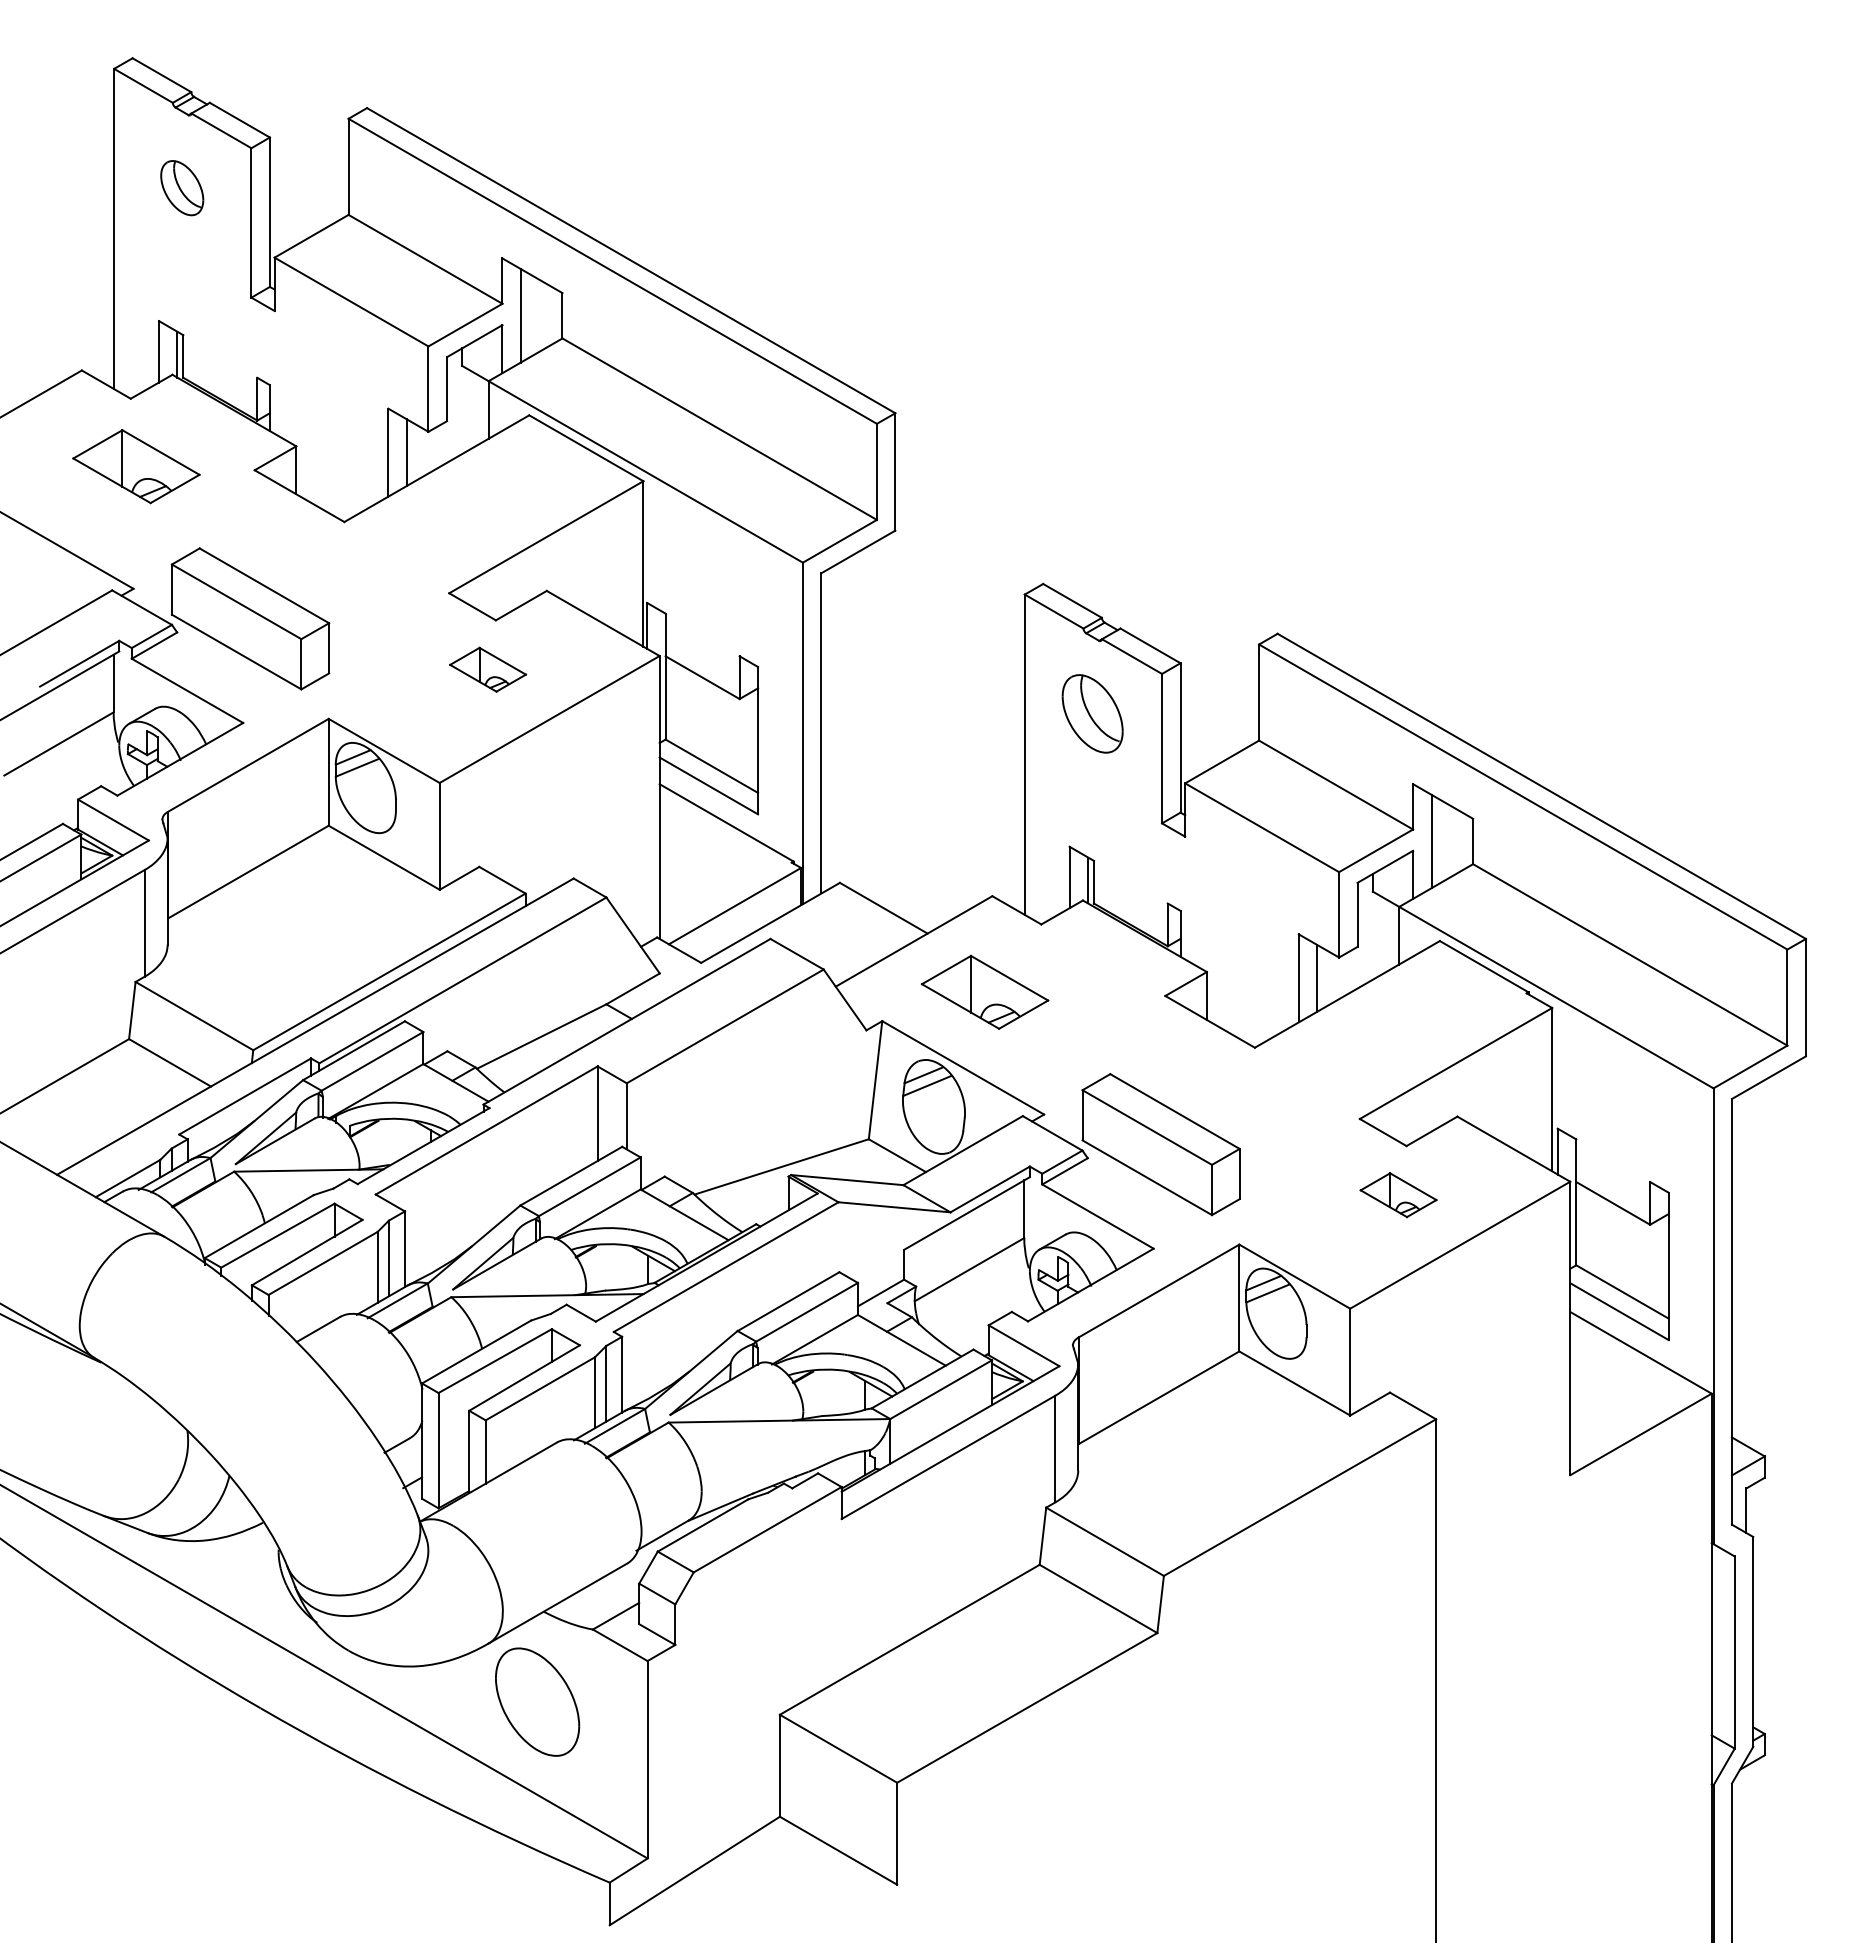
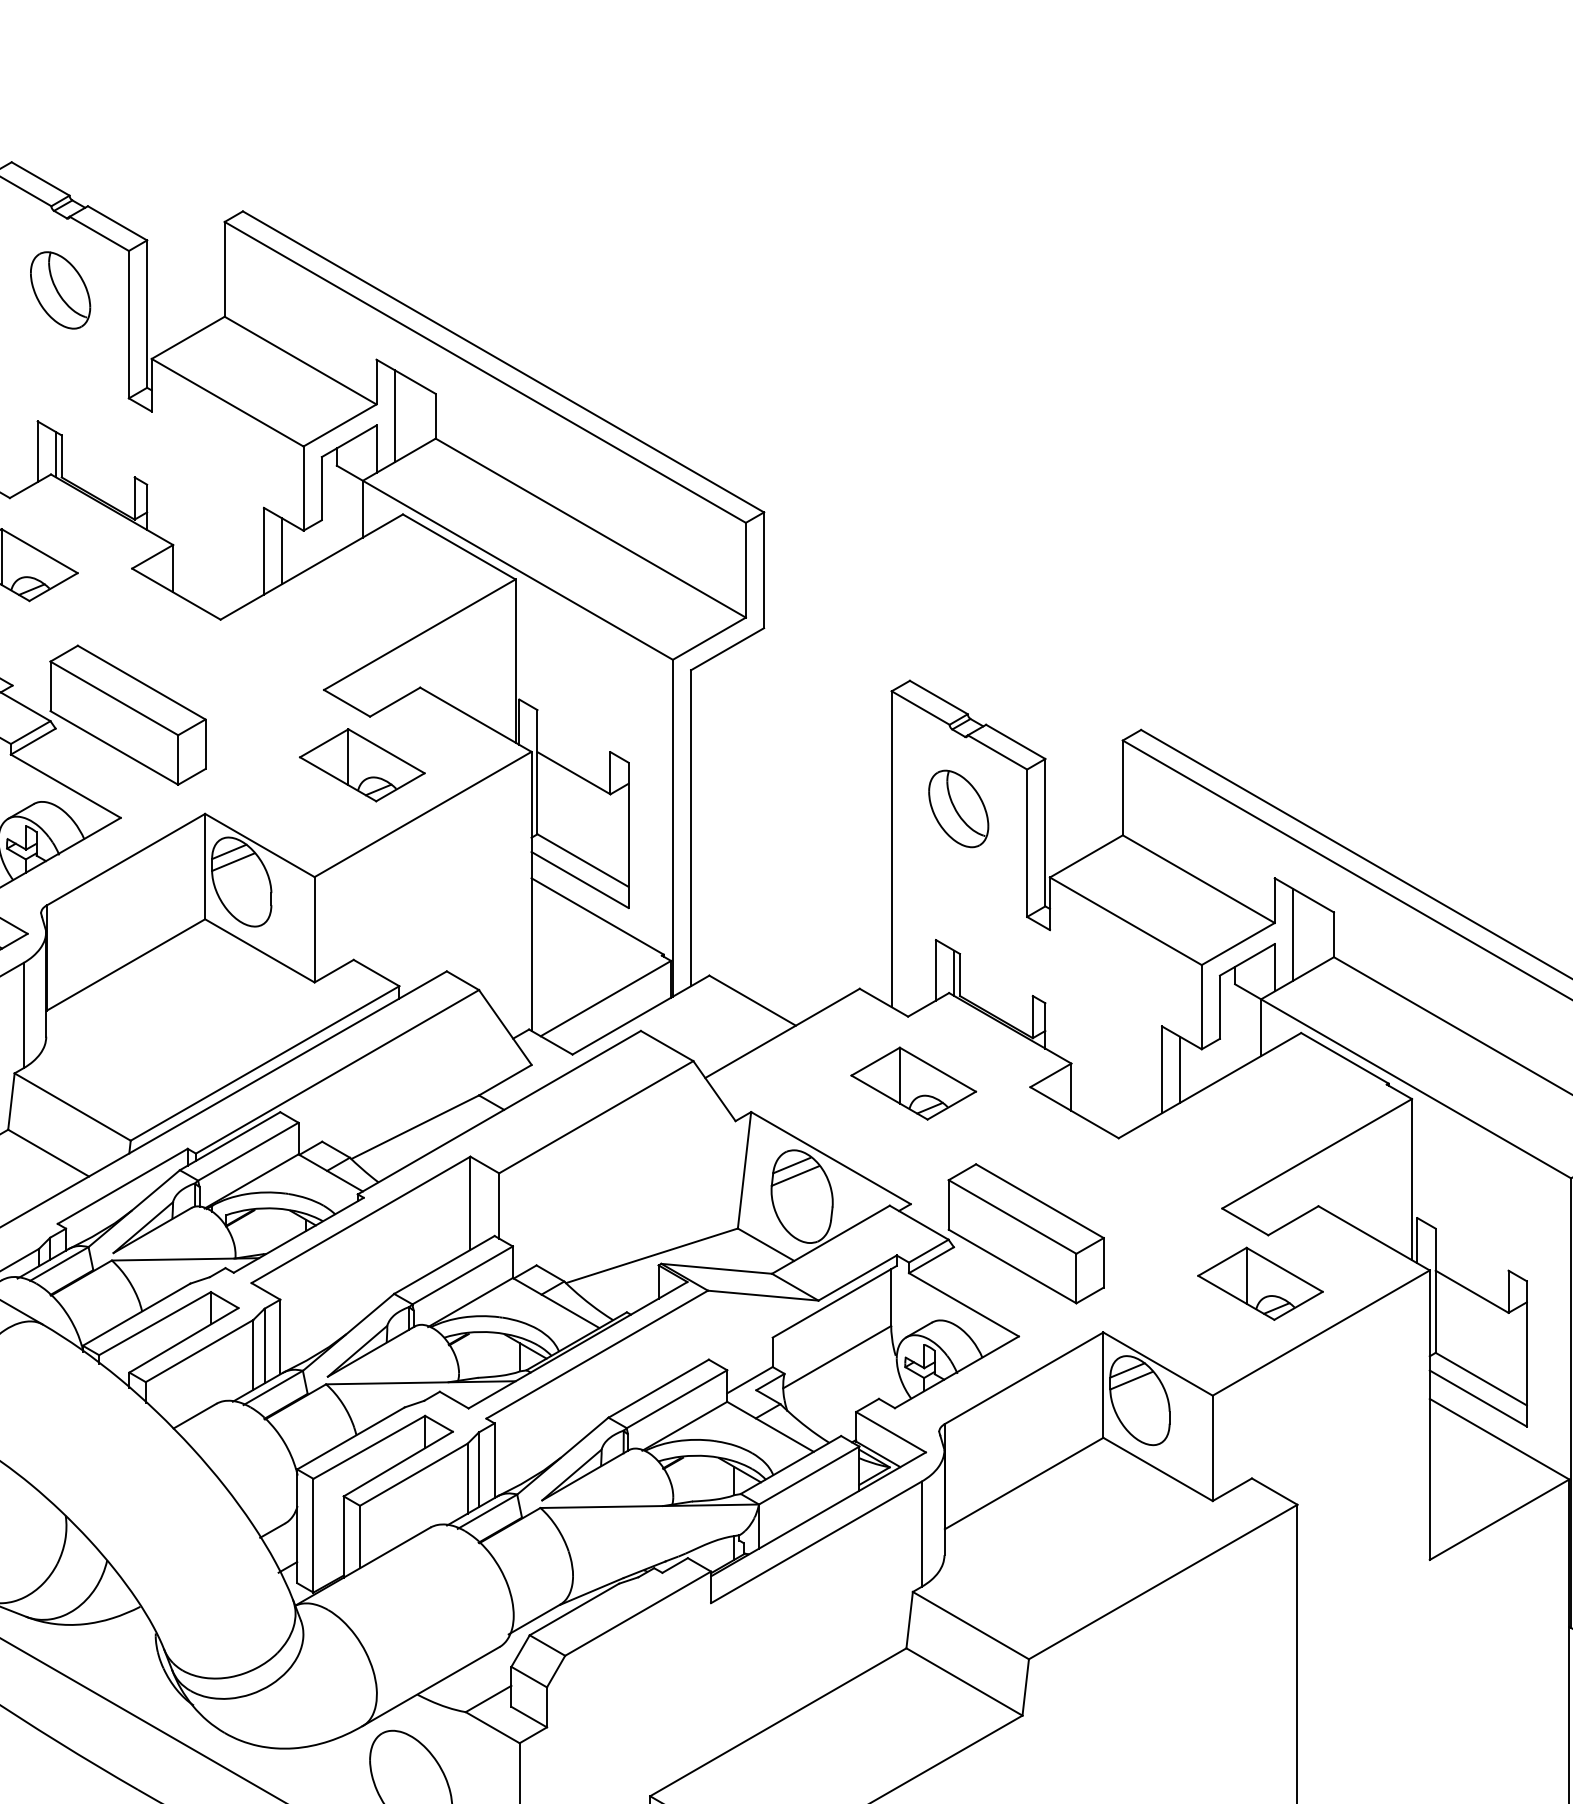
part: (182, 187) -> (60, 289), size x1.43
part: (487, 669) -> (361, 765), size x1.67
part: (984, 991) -> (913, 1082), moved
part: (1398, 1194) -> (1260, 1283), size x1.67

